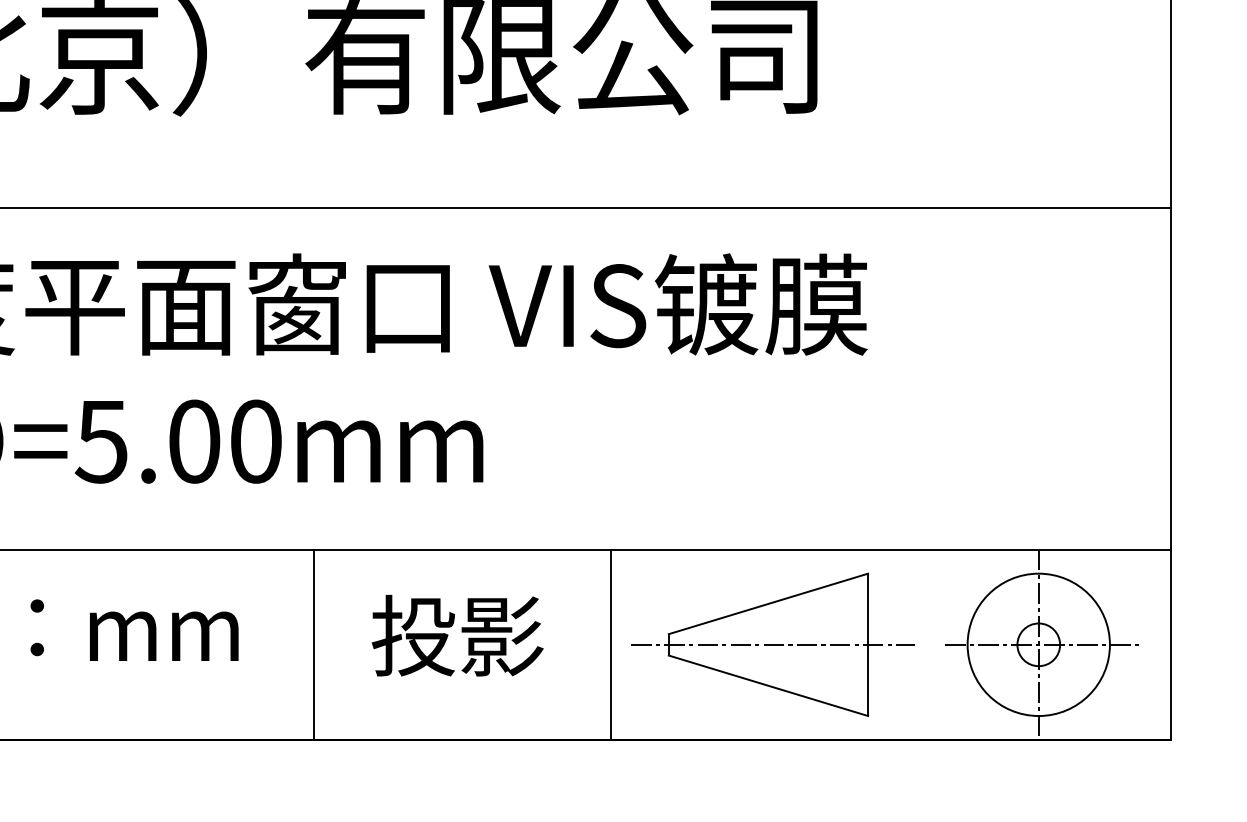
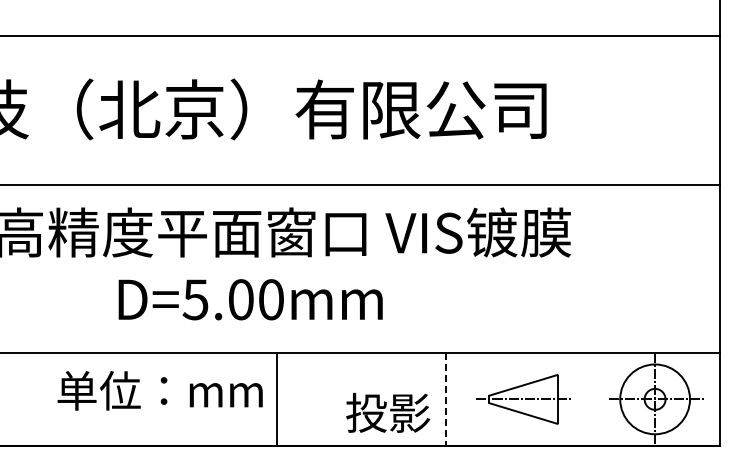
text: (458, 634) -> (388, 412), moved
line: (313, 643) -> (276, 398), moved
line: (611, 645) -> (445, 399), solid -> dashed
part: (772, 645) -> (524, 399), size x0.7

